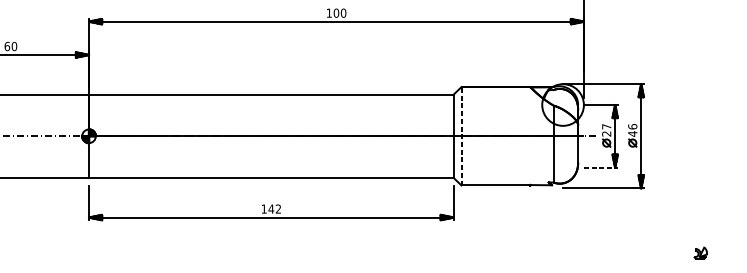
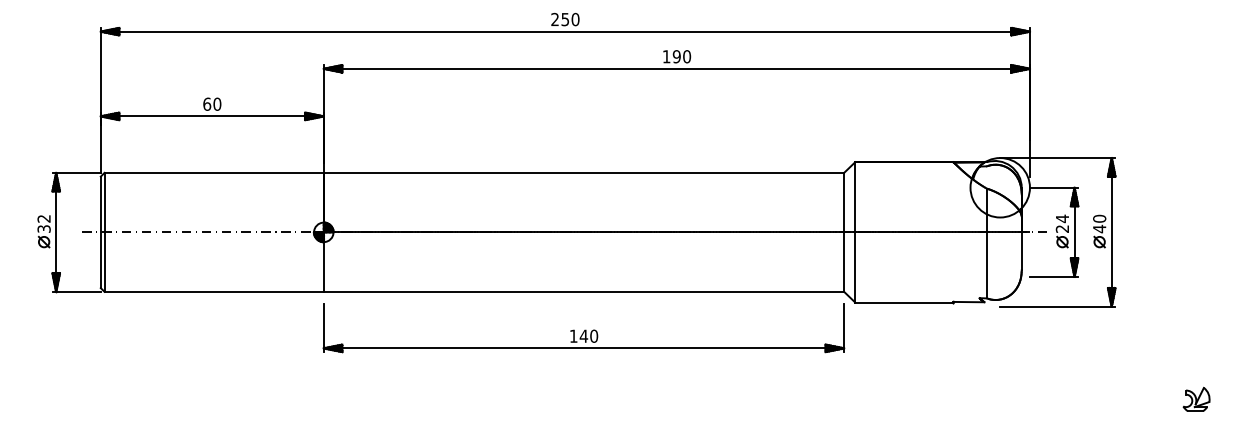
text: (336, 13) -> (676, 56), 100 -> 190
text: (606, 126) -> (1062, 218), 27 -> 24
text: (632, 126) -> (1099, 218), 46 -> 40
line: (461, 135) -> (855, 231), dashed -> solid
line: (601, 167) -> (1054, 276), dashed -> solid
text: (278, 208) -> (594, 335), 142 -> 140
part: (700, 252) -> (1196, 398), size x1.43

